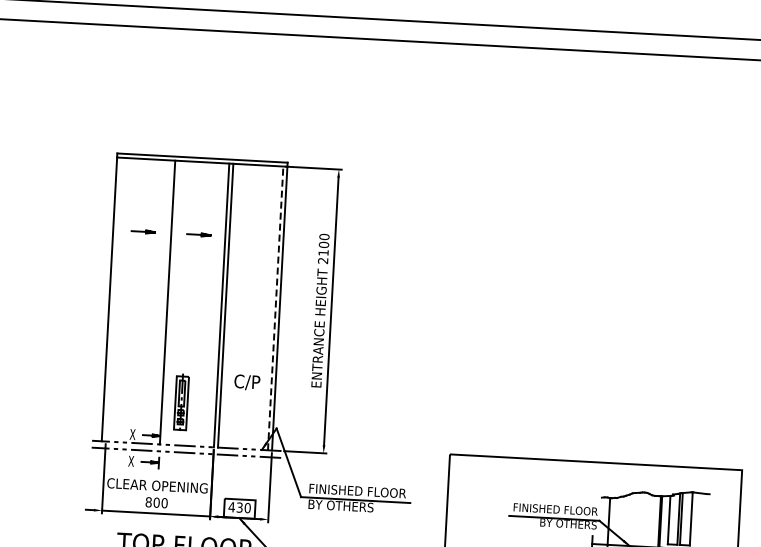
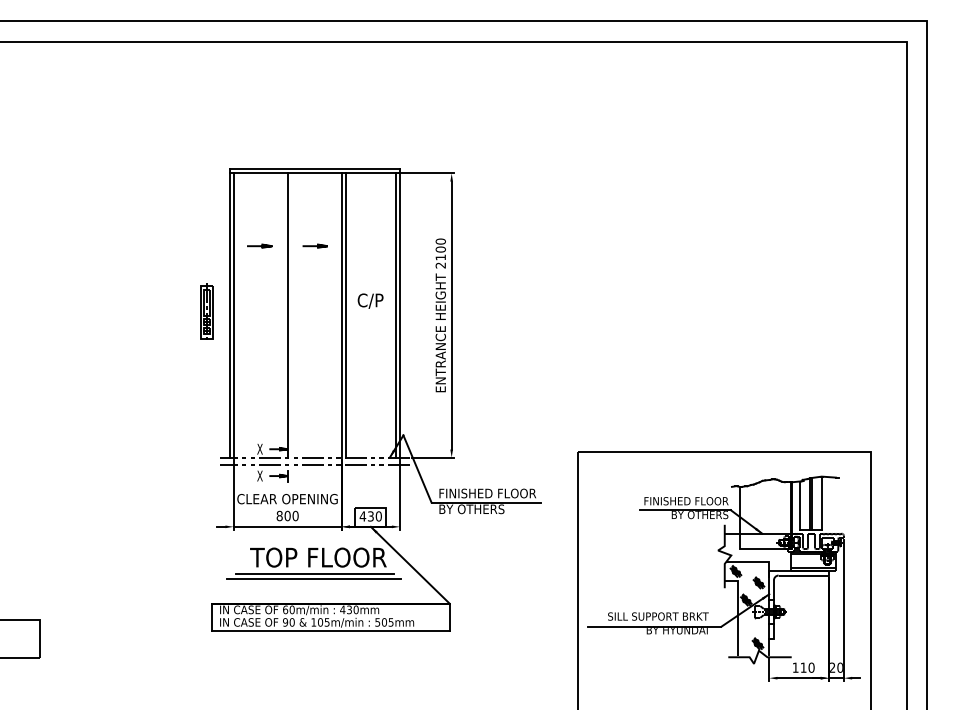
line: (113, 299) -> (233, 315), added
line: (275, 308) -> (395, 315), dashed -> solid
text: (247, 381) -> (370, 300), moved
part: (180, 402) -> (206, 311), moved

